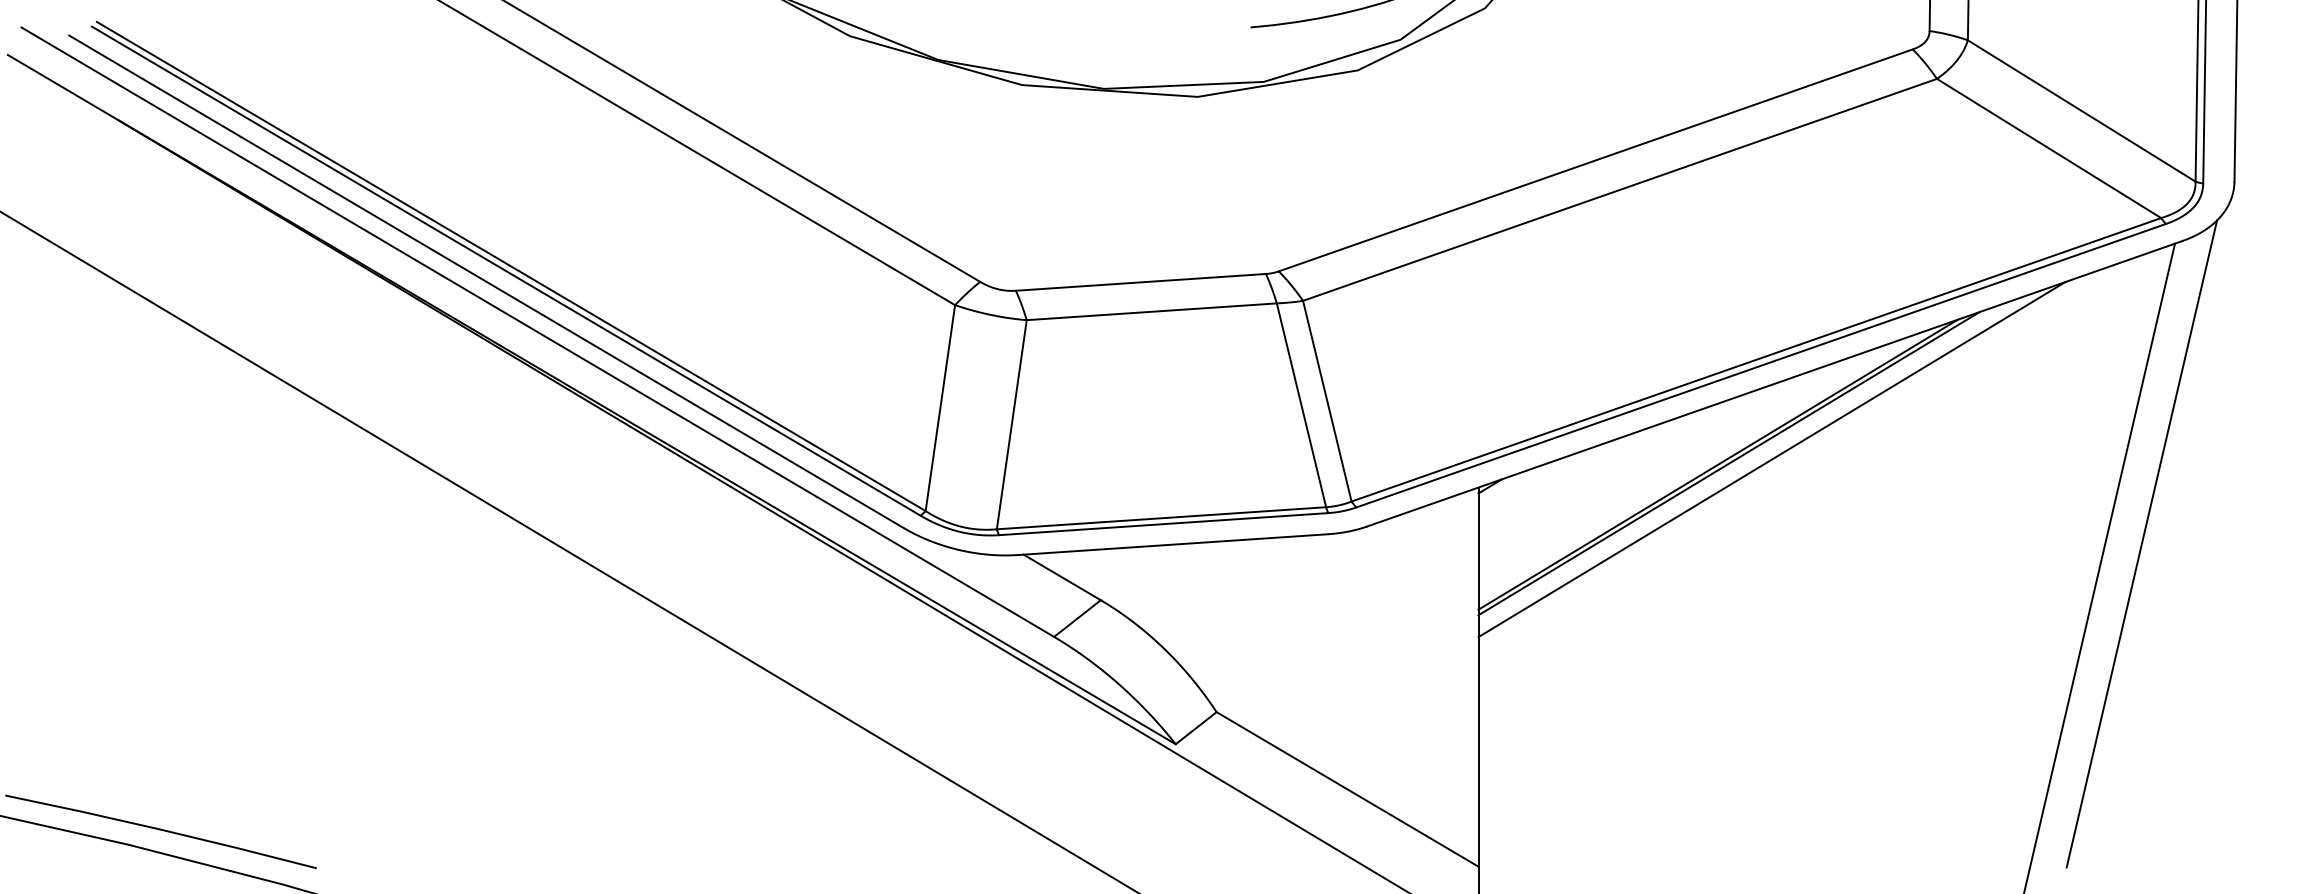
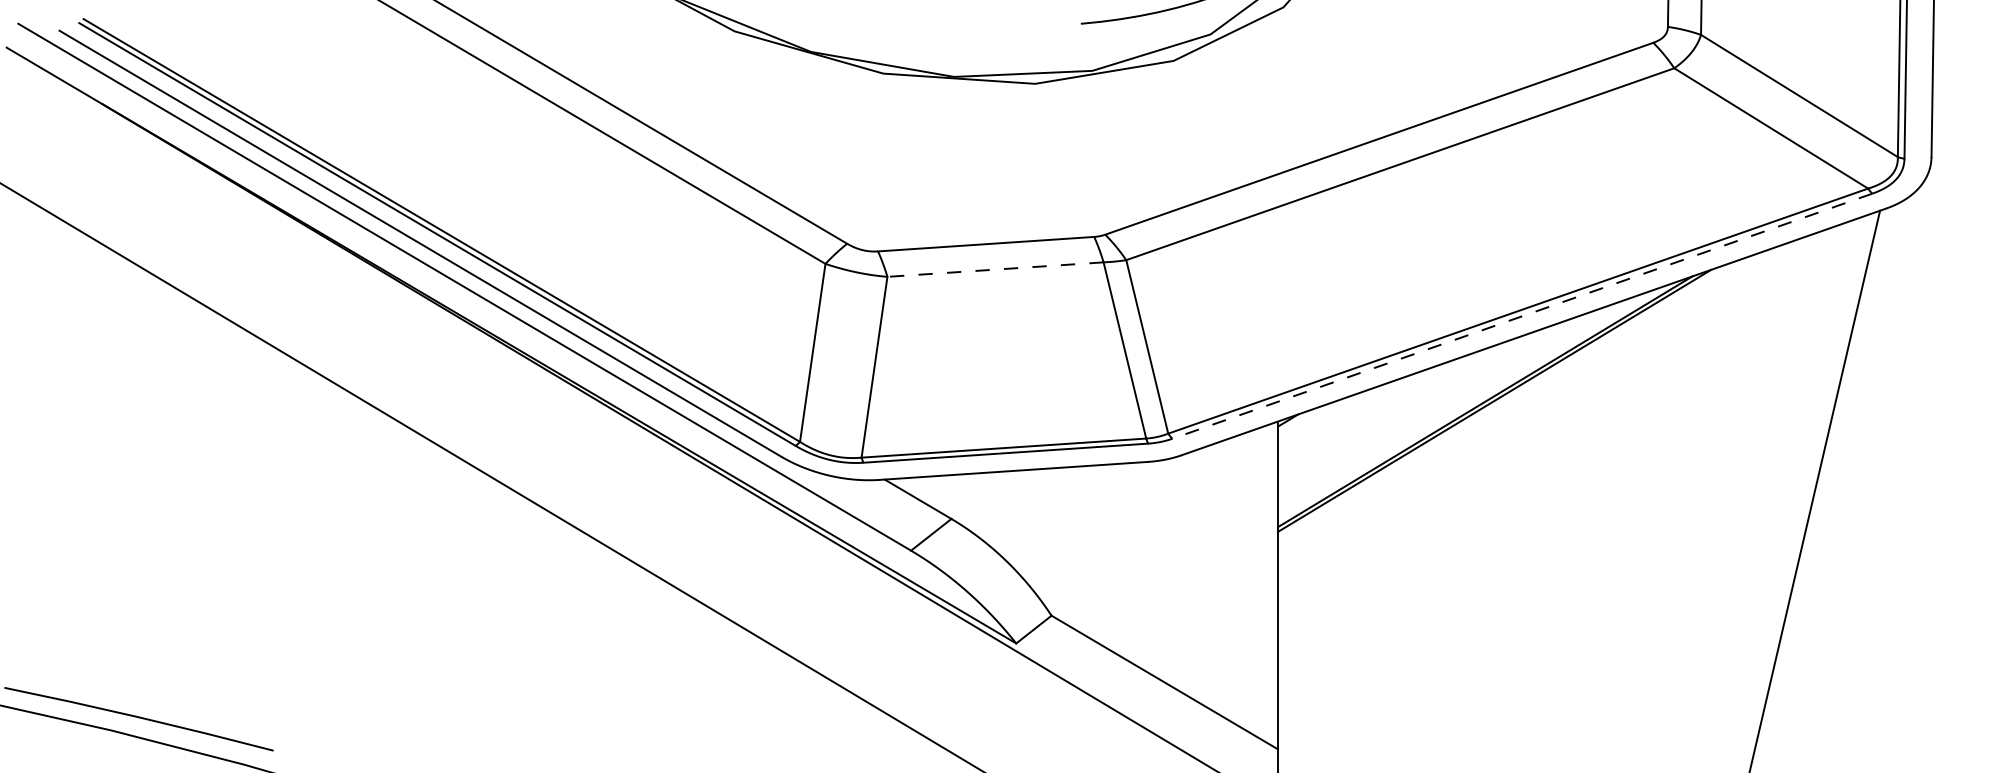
line: (1151, 311) -> (995, 269), solid -> dashed
line: (1761, 365) -> (1522, 316), solid -> dashed
line: (1771, 459) -> (1531, 397), removed
line: (2141, 543) -> (1851, 469), removed

